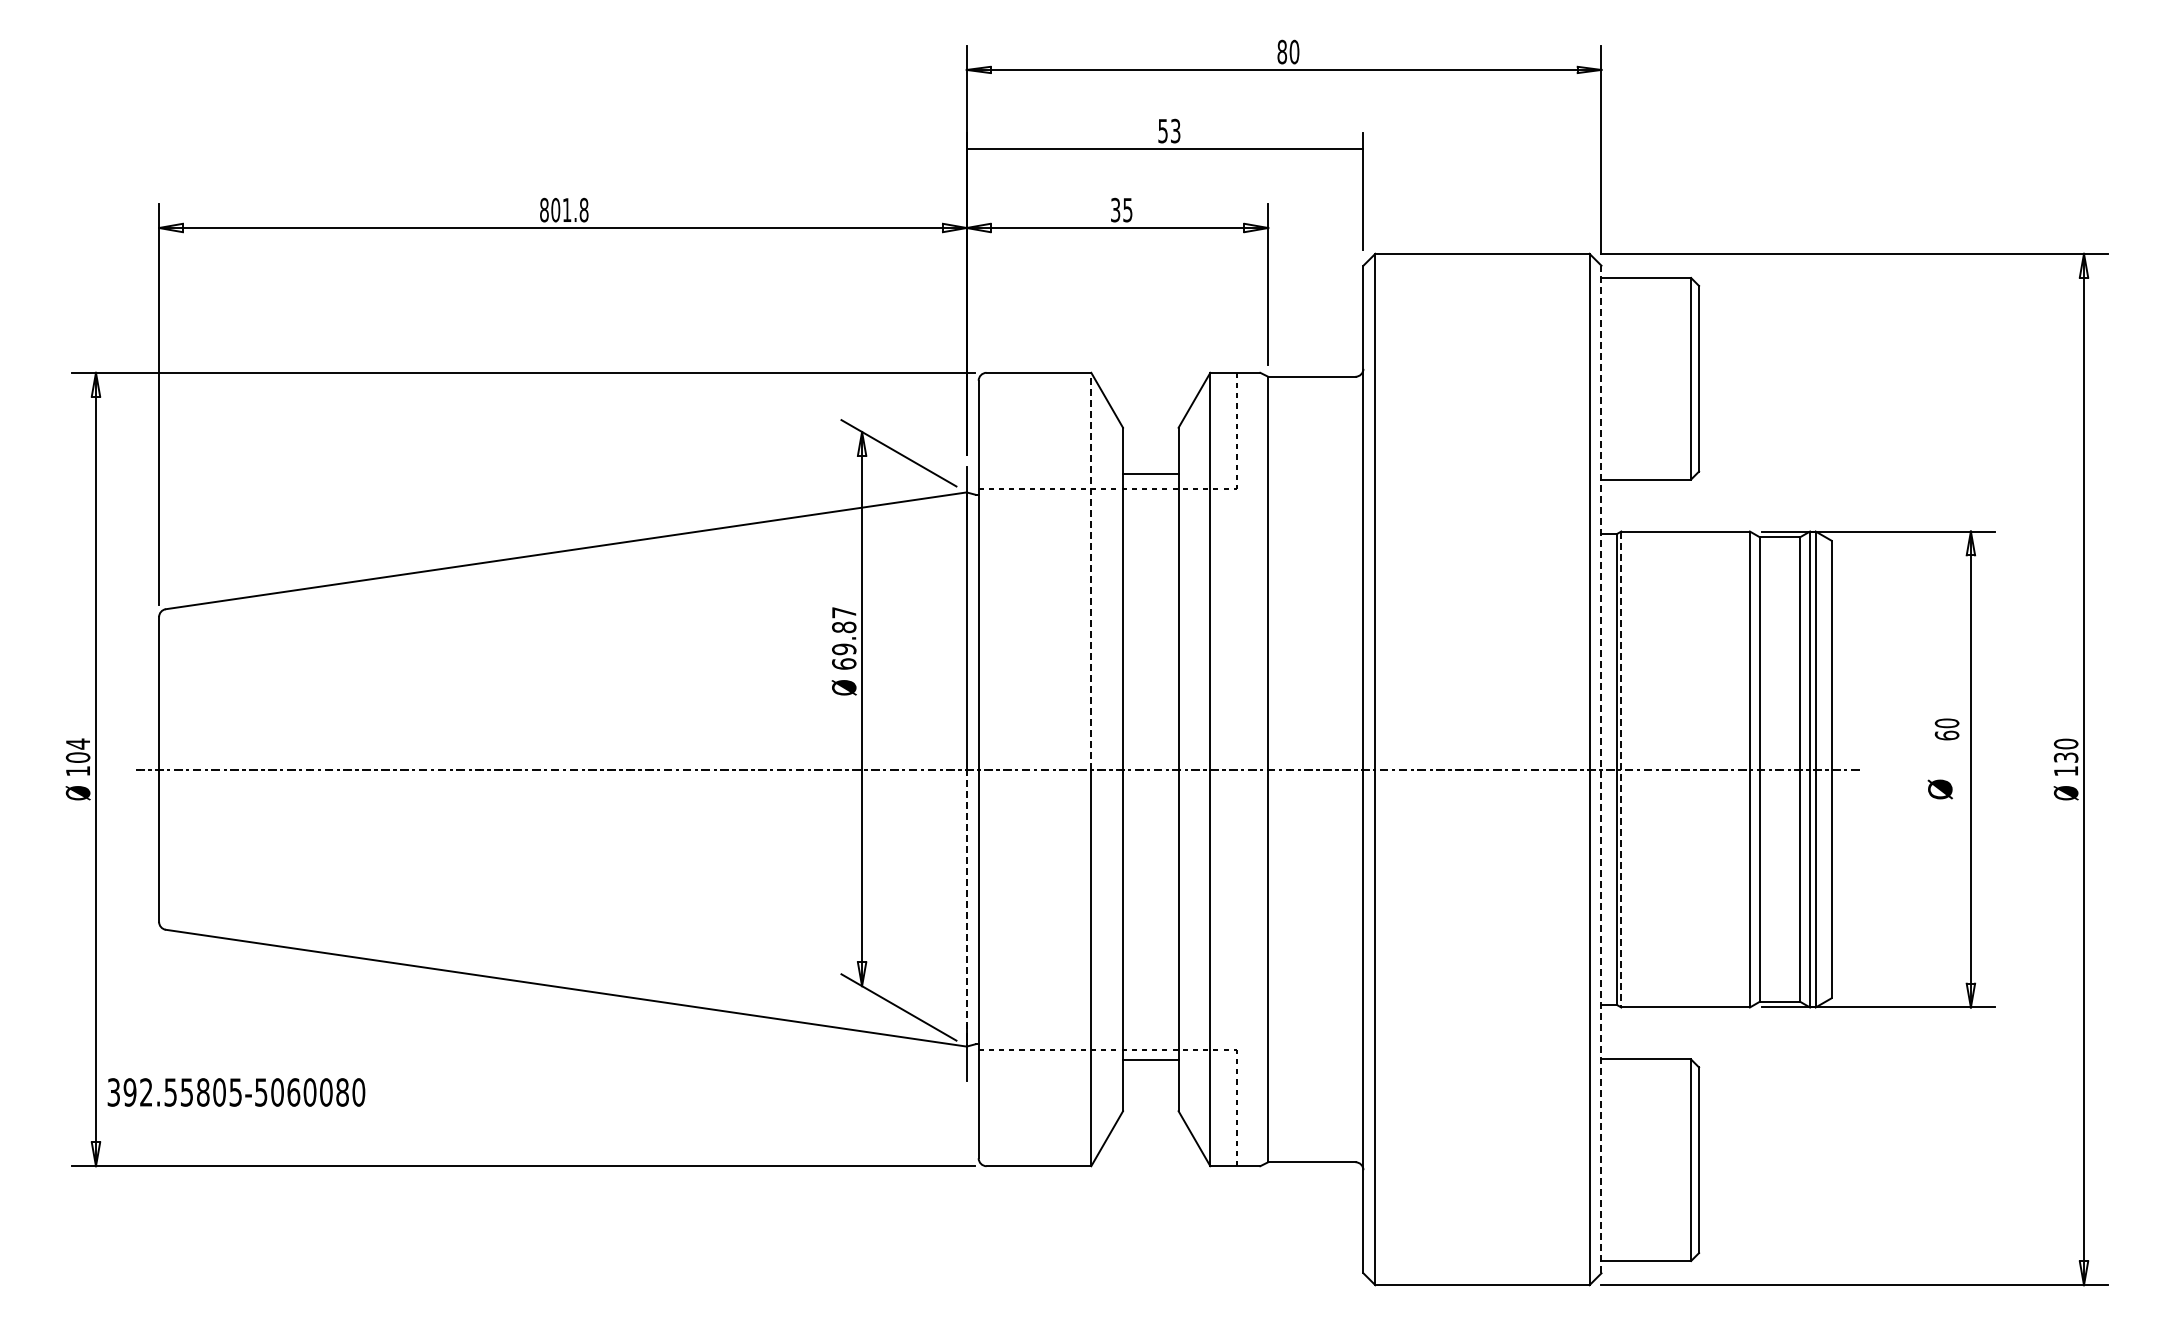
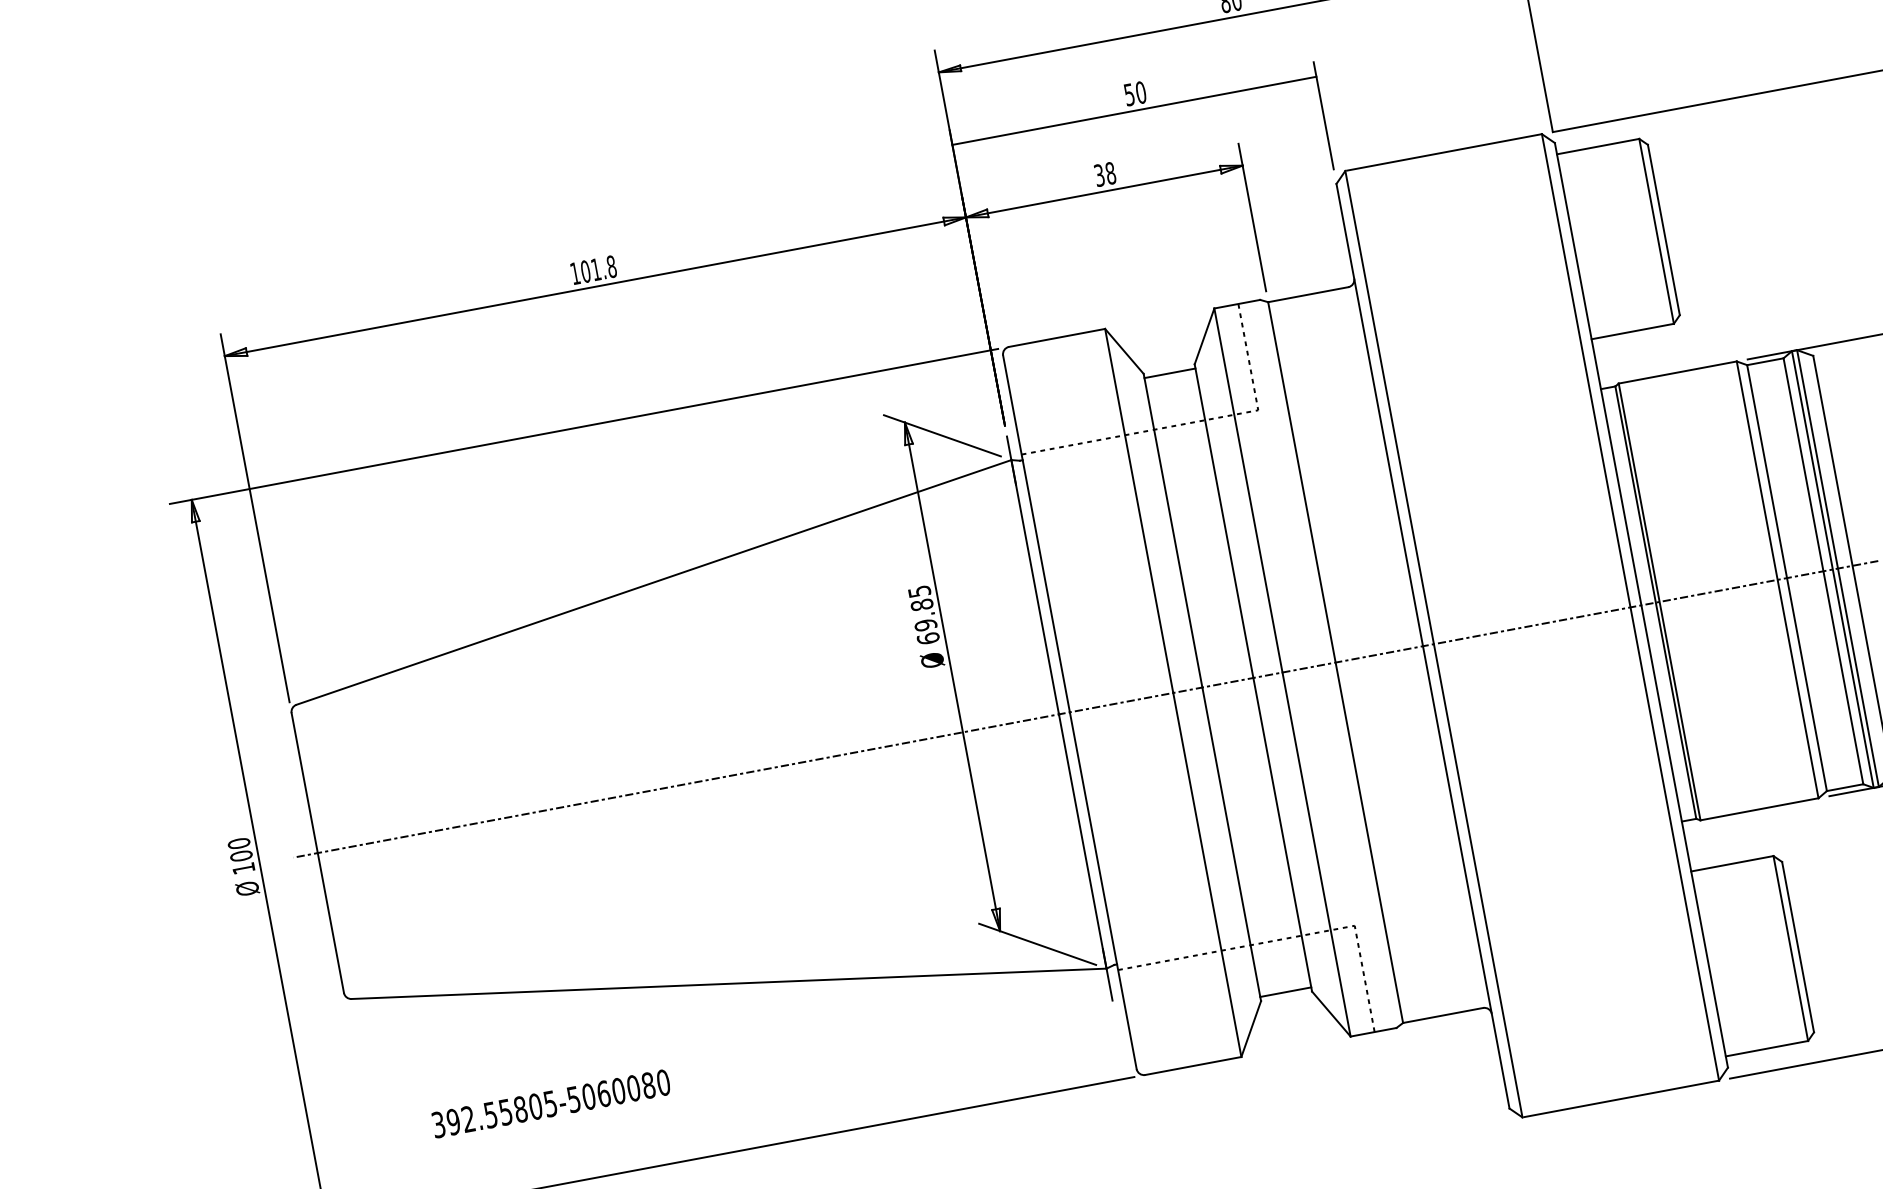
text: (1175, 130) -> (1140, 92), 53 -> 50
text: (544, 209) -> (575, 272), 801.8 -> 101.8
text: (1127, 209) -> (1110, 172), 35 -> 38
line: (1150, 474) -> (1169, 373), moved
line: (1091, 570) -> (1139, 510), dashed -> solid
text: (844, 612) -> (919, 591), 69.87 -> 69.85
text: (77, 743) -> (238, 843), 104 -> 100
line: (1601, 769) -> (1641, 605), dashed -> solid
line: (1621, 769) -> (1659, 601), dashed -> solid
line: (966, 907) -> (1082, 841), dashed -> solid
line: (1150, 1059) -> (1285, 992), moved
text: (236, 1092) -> (551, 1103), moved

